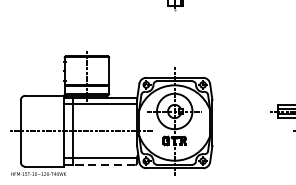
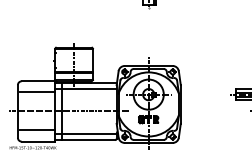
line: (42, 107) -> (36, 91), added
line: (42, 152) -> (36, 129), added
line: (103, 165) -> (88, 140), dashed -> solid

